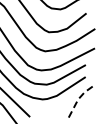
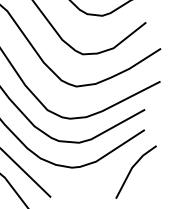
line: (78, 99) -> (132, 167), dashed -> solid

